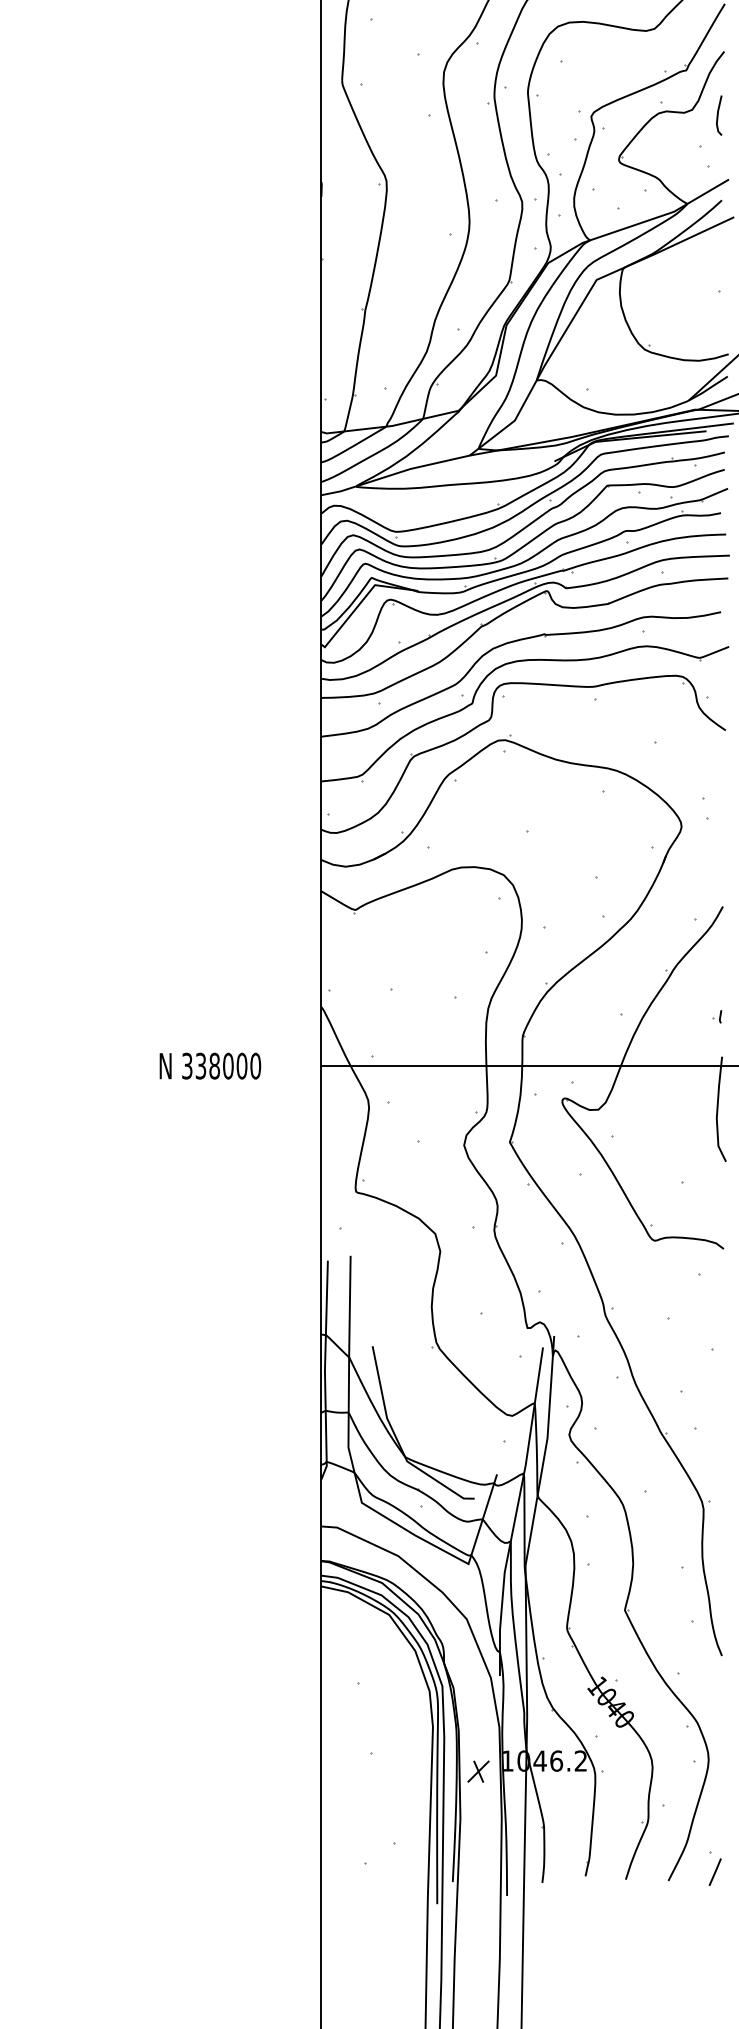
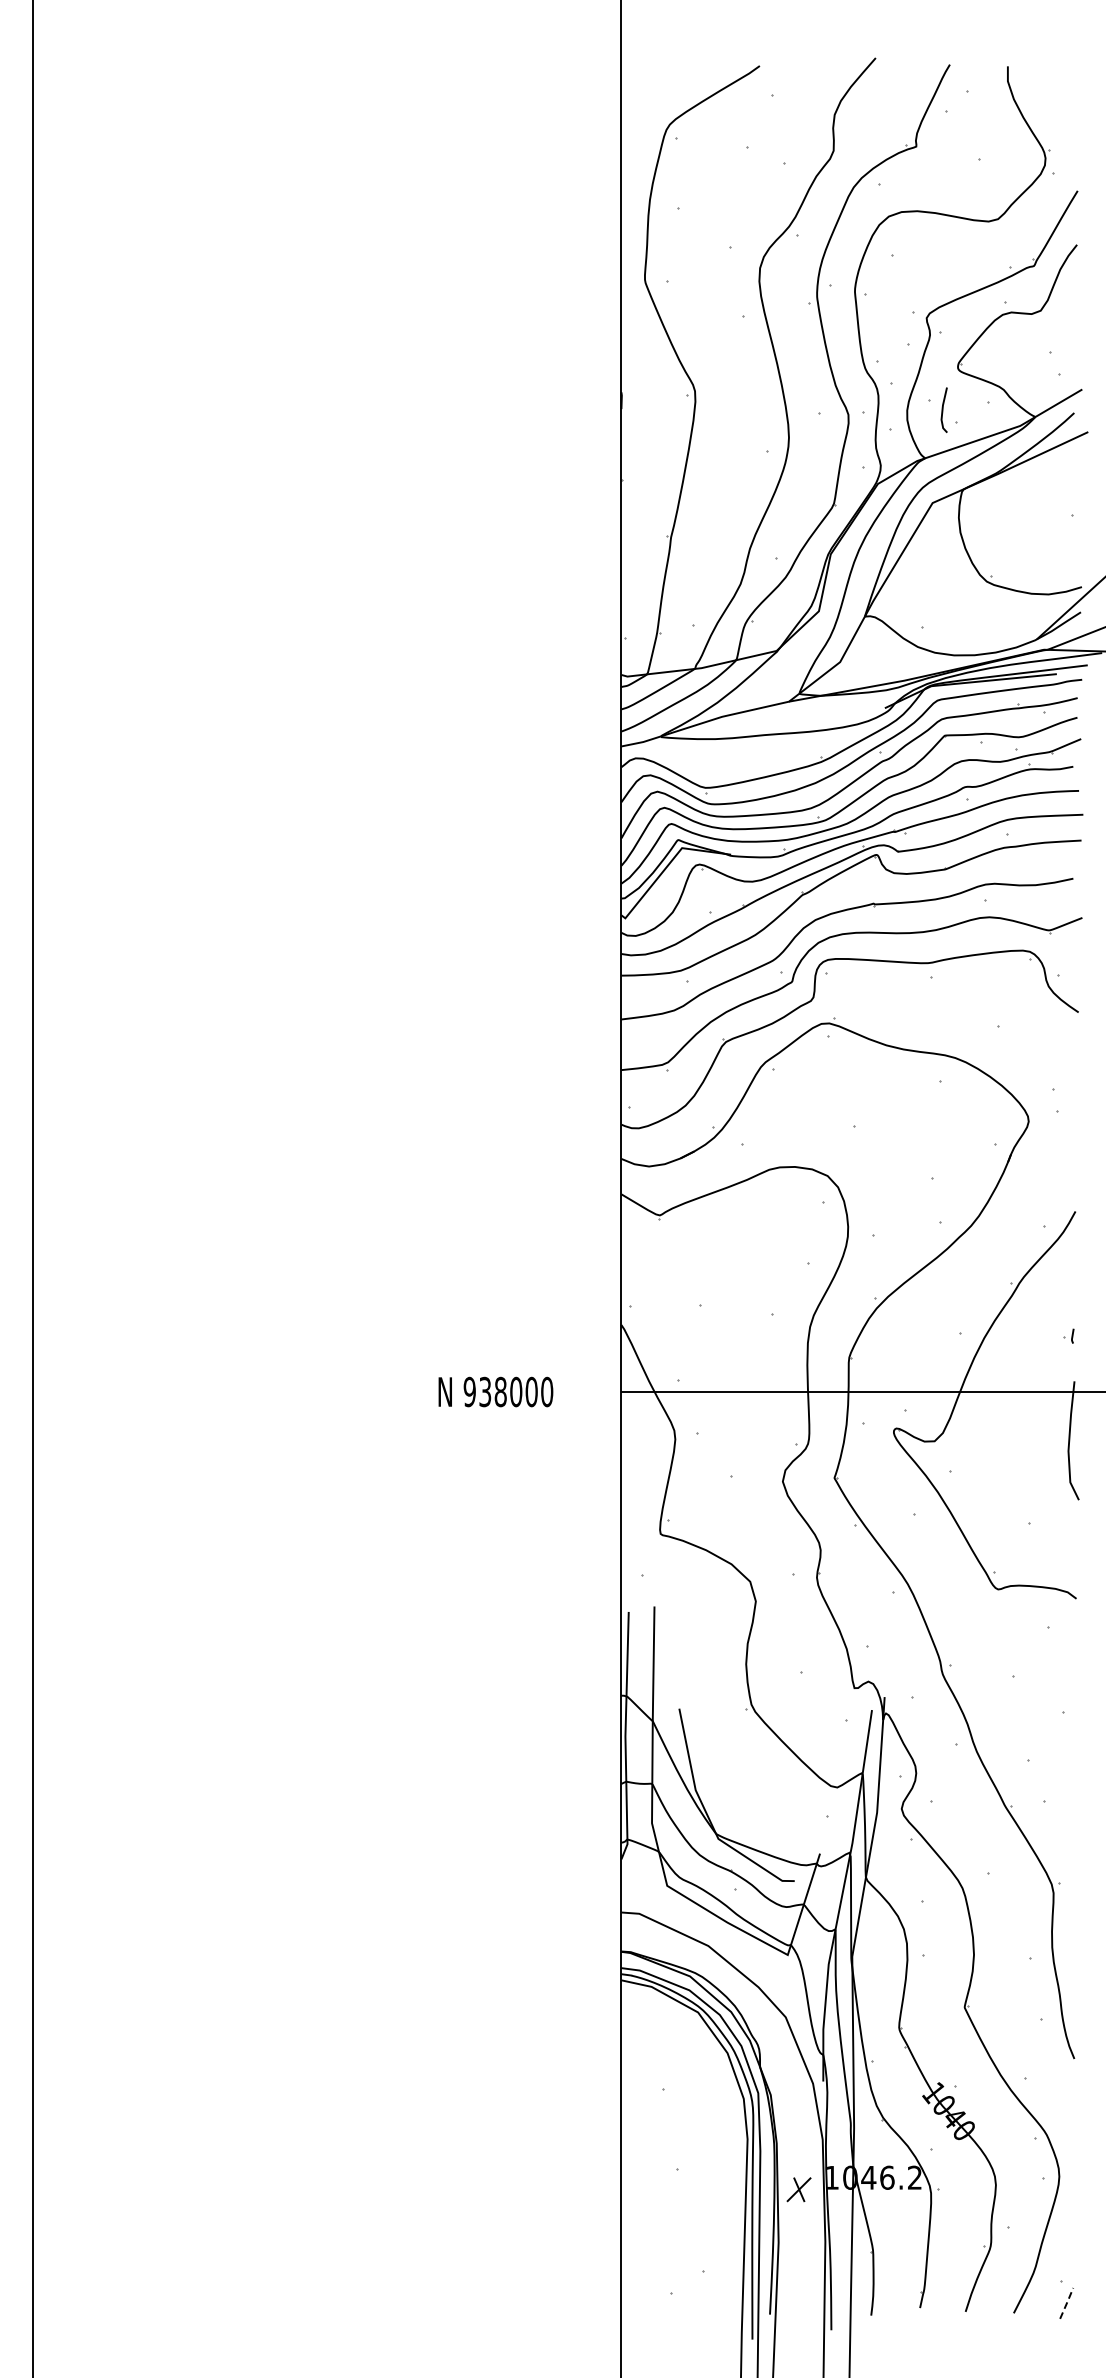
line: (718, 114) -> (943, 409), moved
text: (187, 1065) -> (469, 1391), 338000 -> 938000
line: (715, 1871) -> (1067, 2302), solid -> dashed

